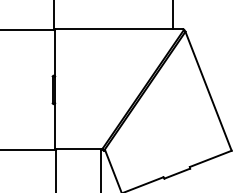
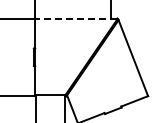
line: (119, 29) -> (76, 18), solid -> dashed

